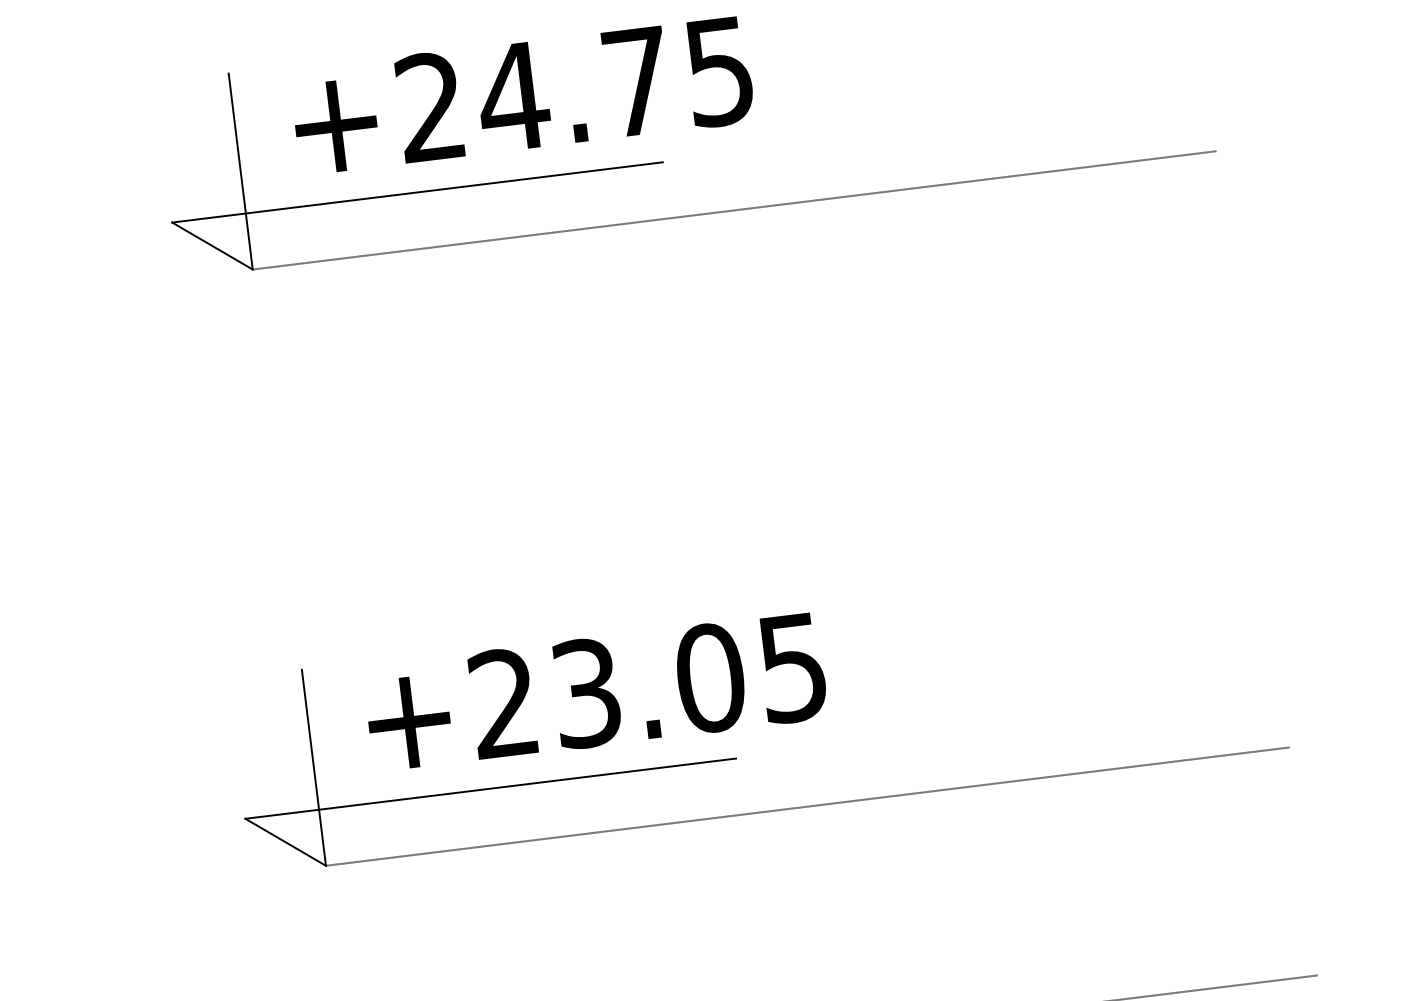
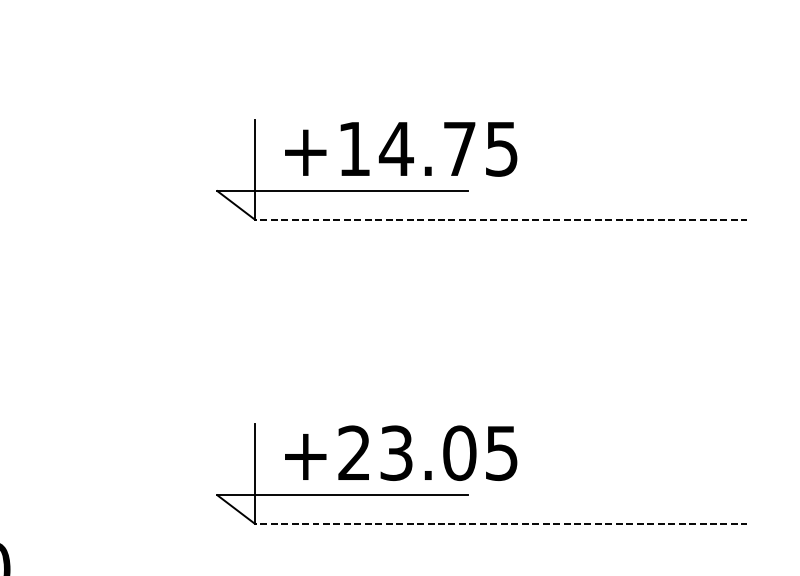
text: (428, 106) -> (353, 148), +24.75 -> +14.75

